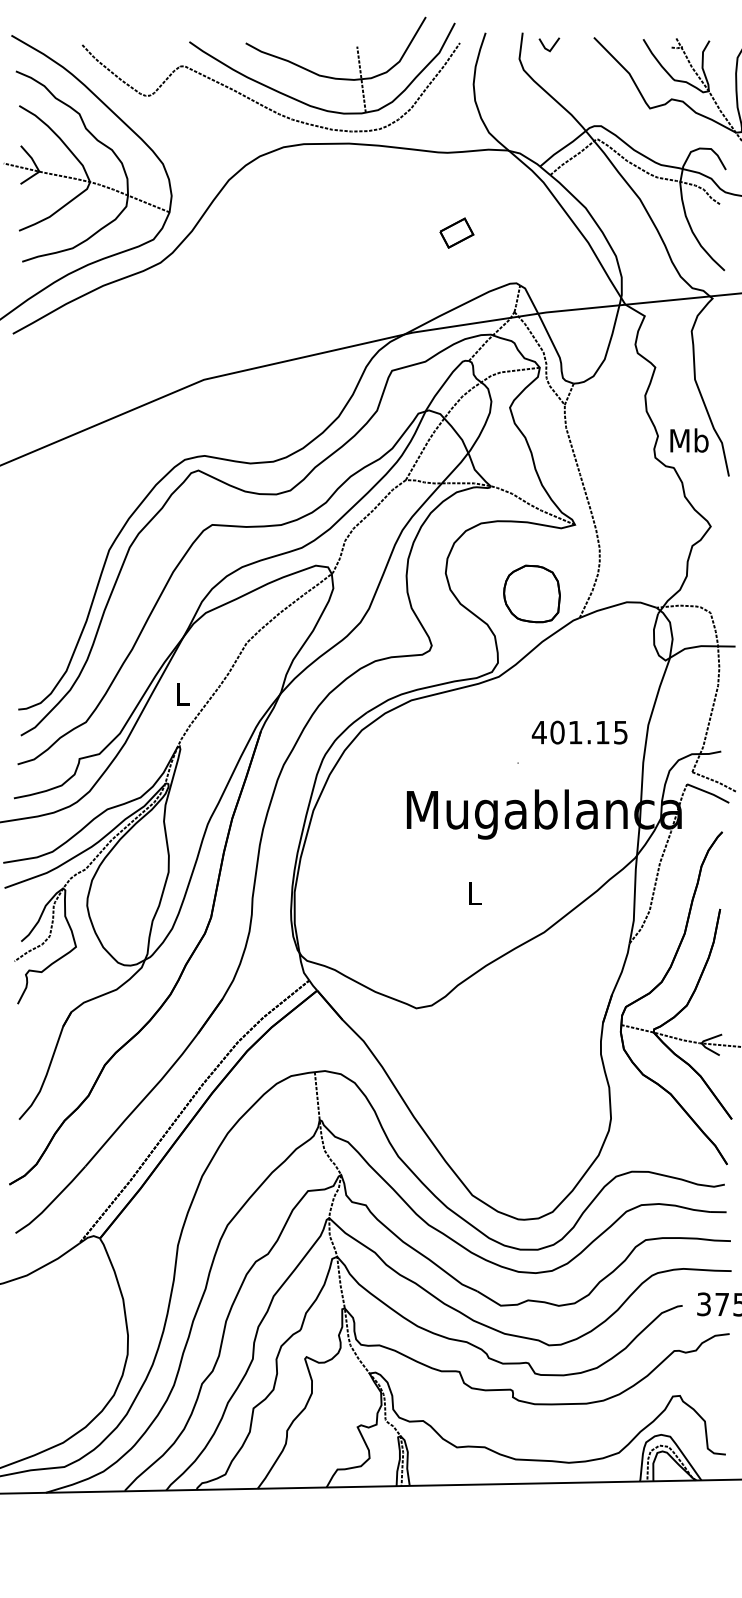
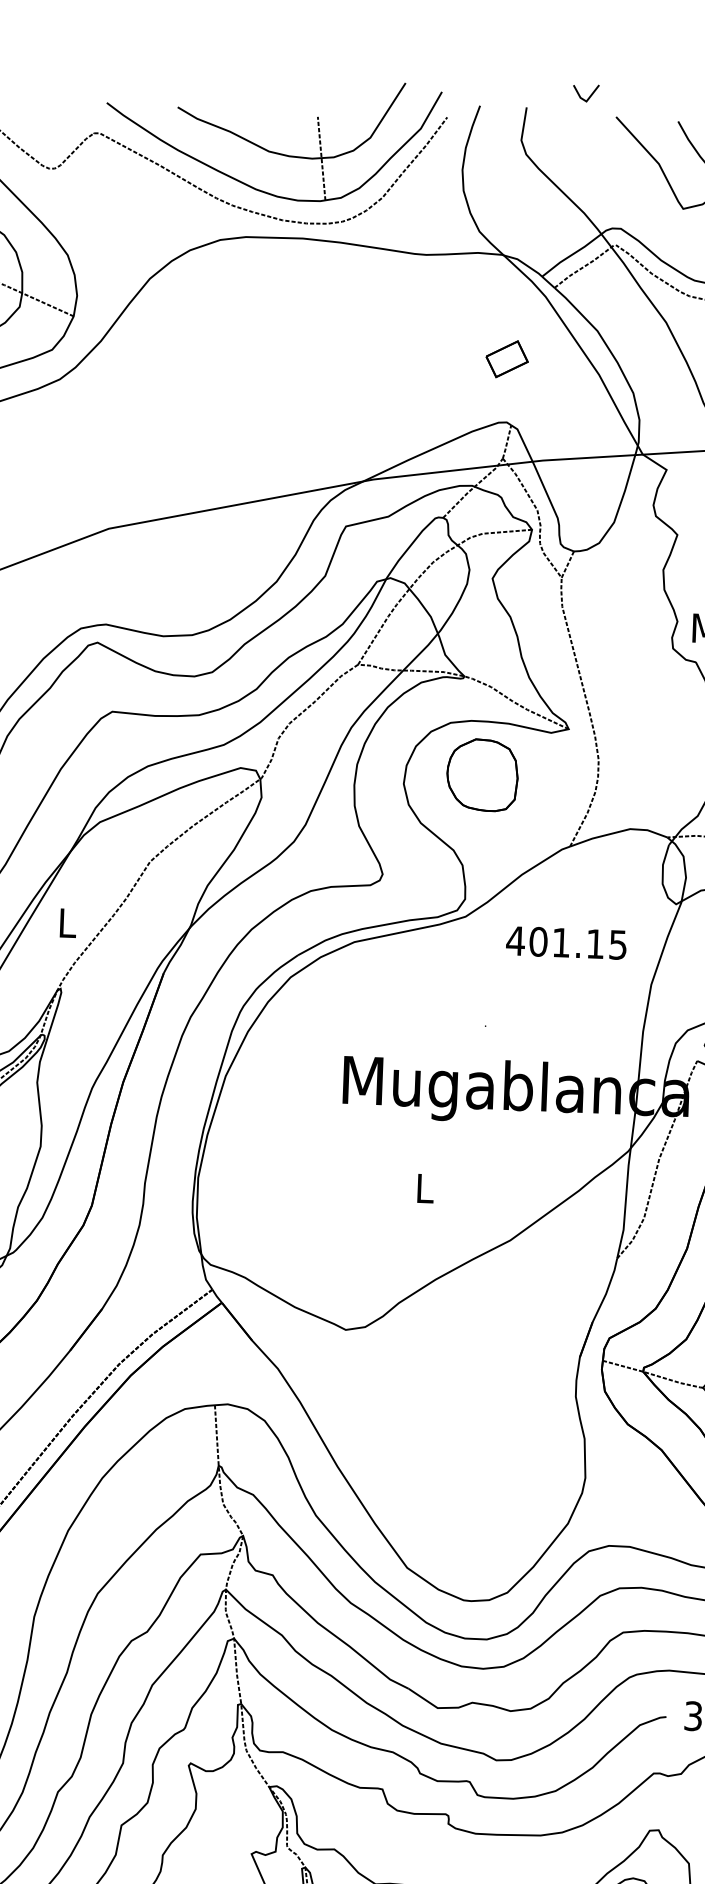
line: (552, 45) -> (589, 94), moved
part: (456, 232) -> (506, 358), moved
part: (531, 593) -> (481, 774), moved
text: (579, 732) -> (566, 942), moved

